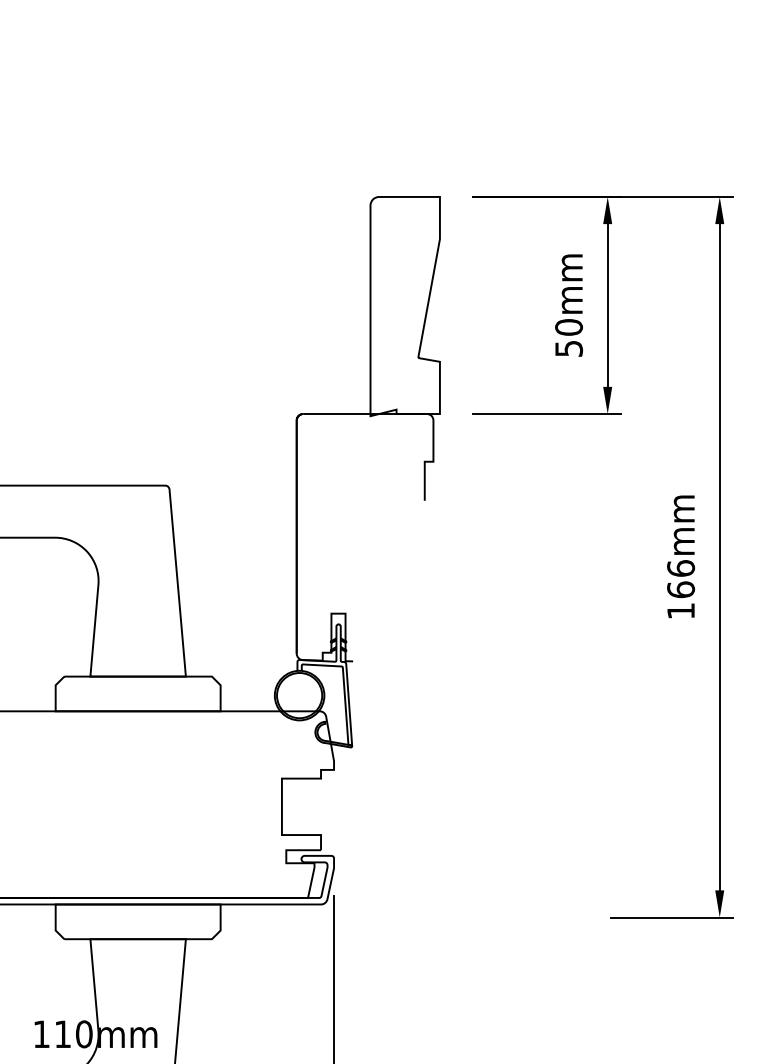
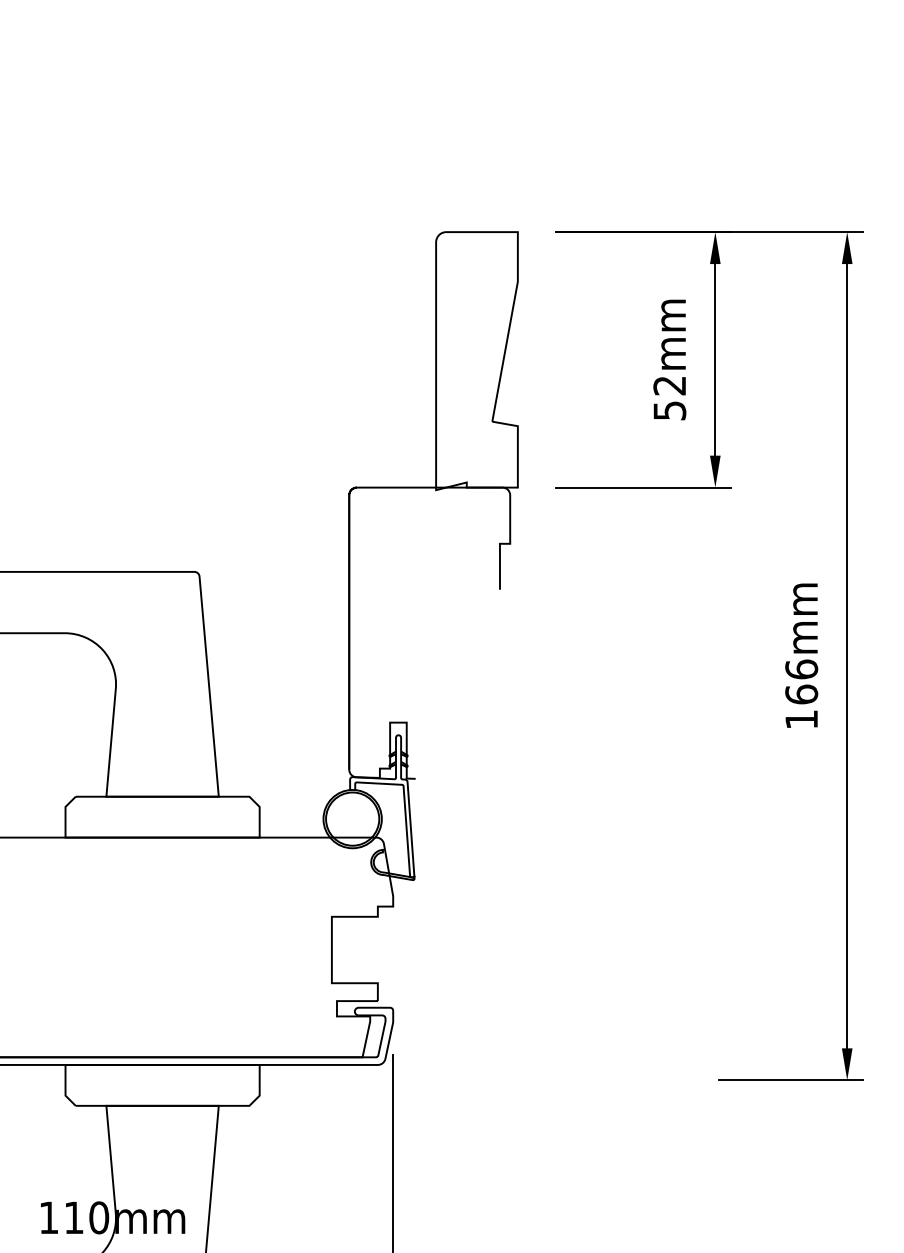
text: (568, 327) -> (669, 385), 50mm -> 52mm

